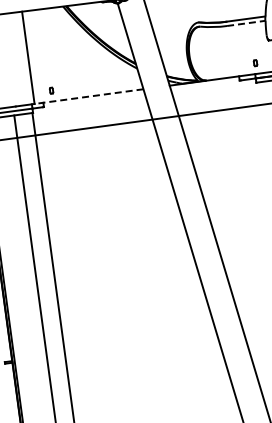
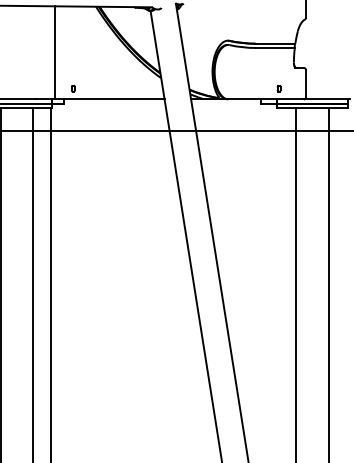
line: (246, 23) -> (275, 48), dashed -> solid
line: (88, 96) -> (109, 99), dashed -> solid

